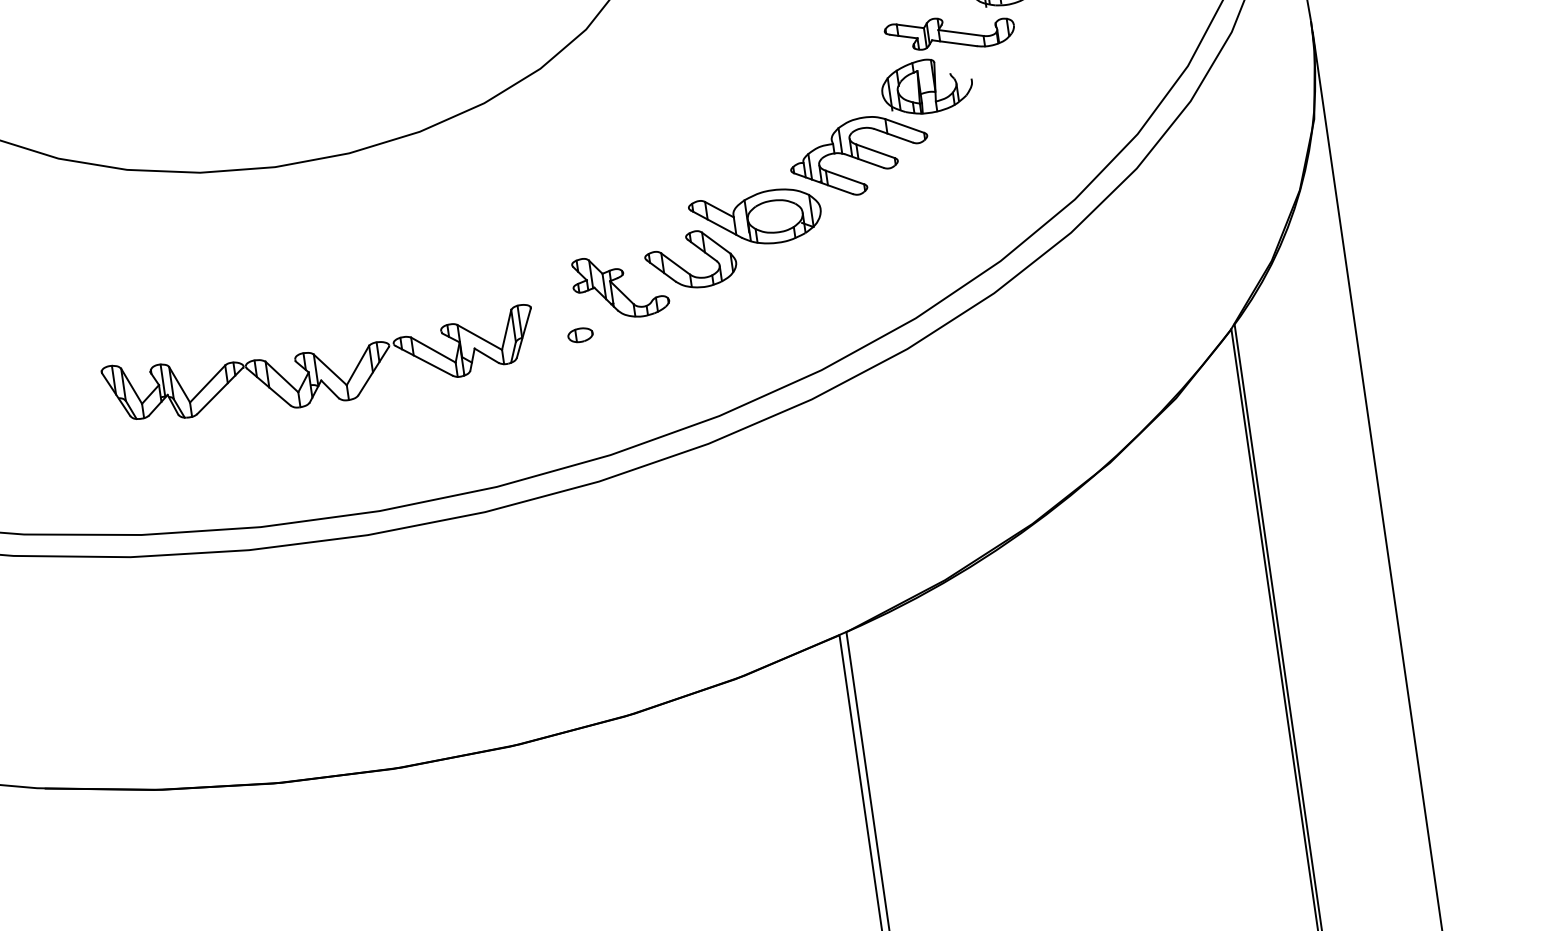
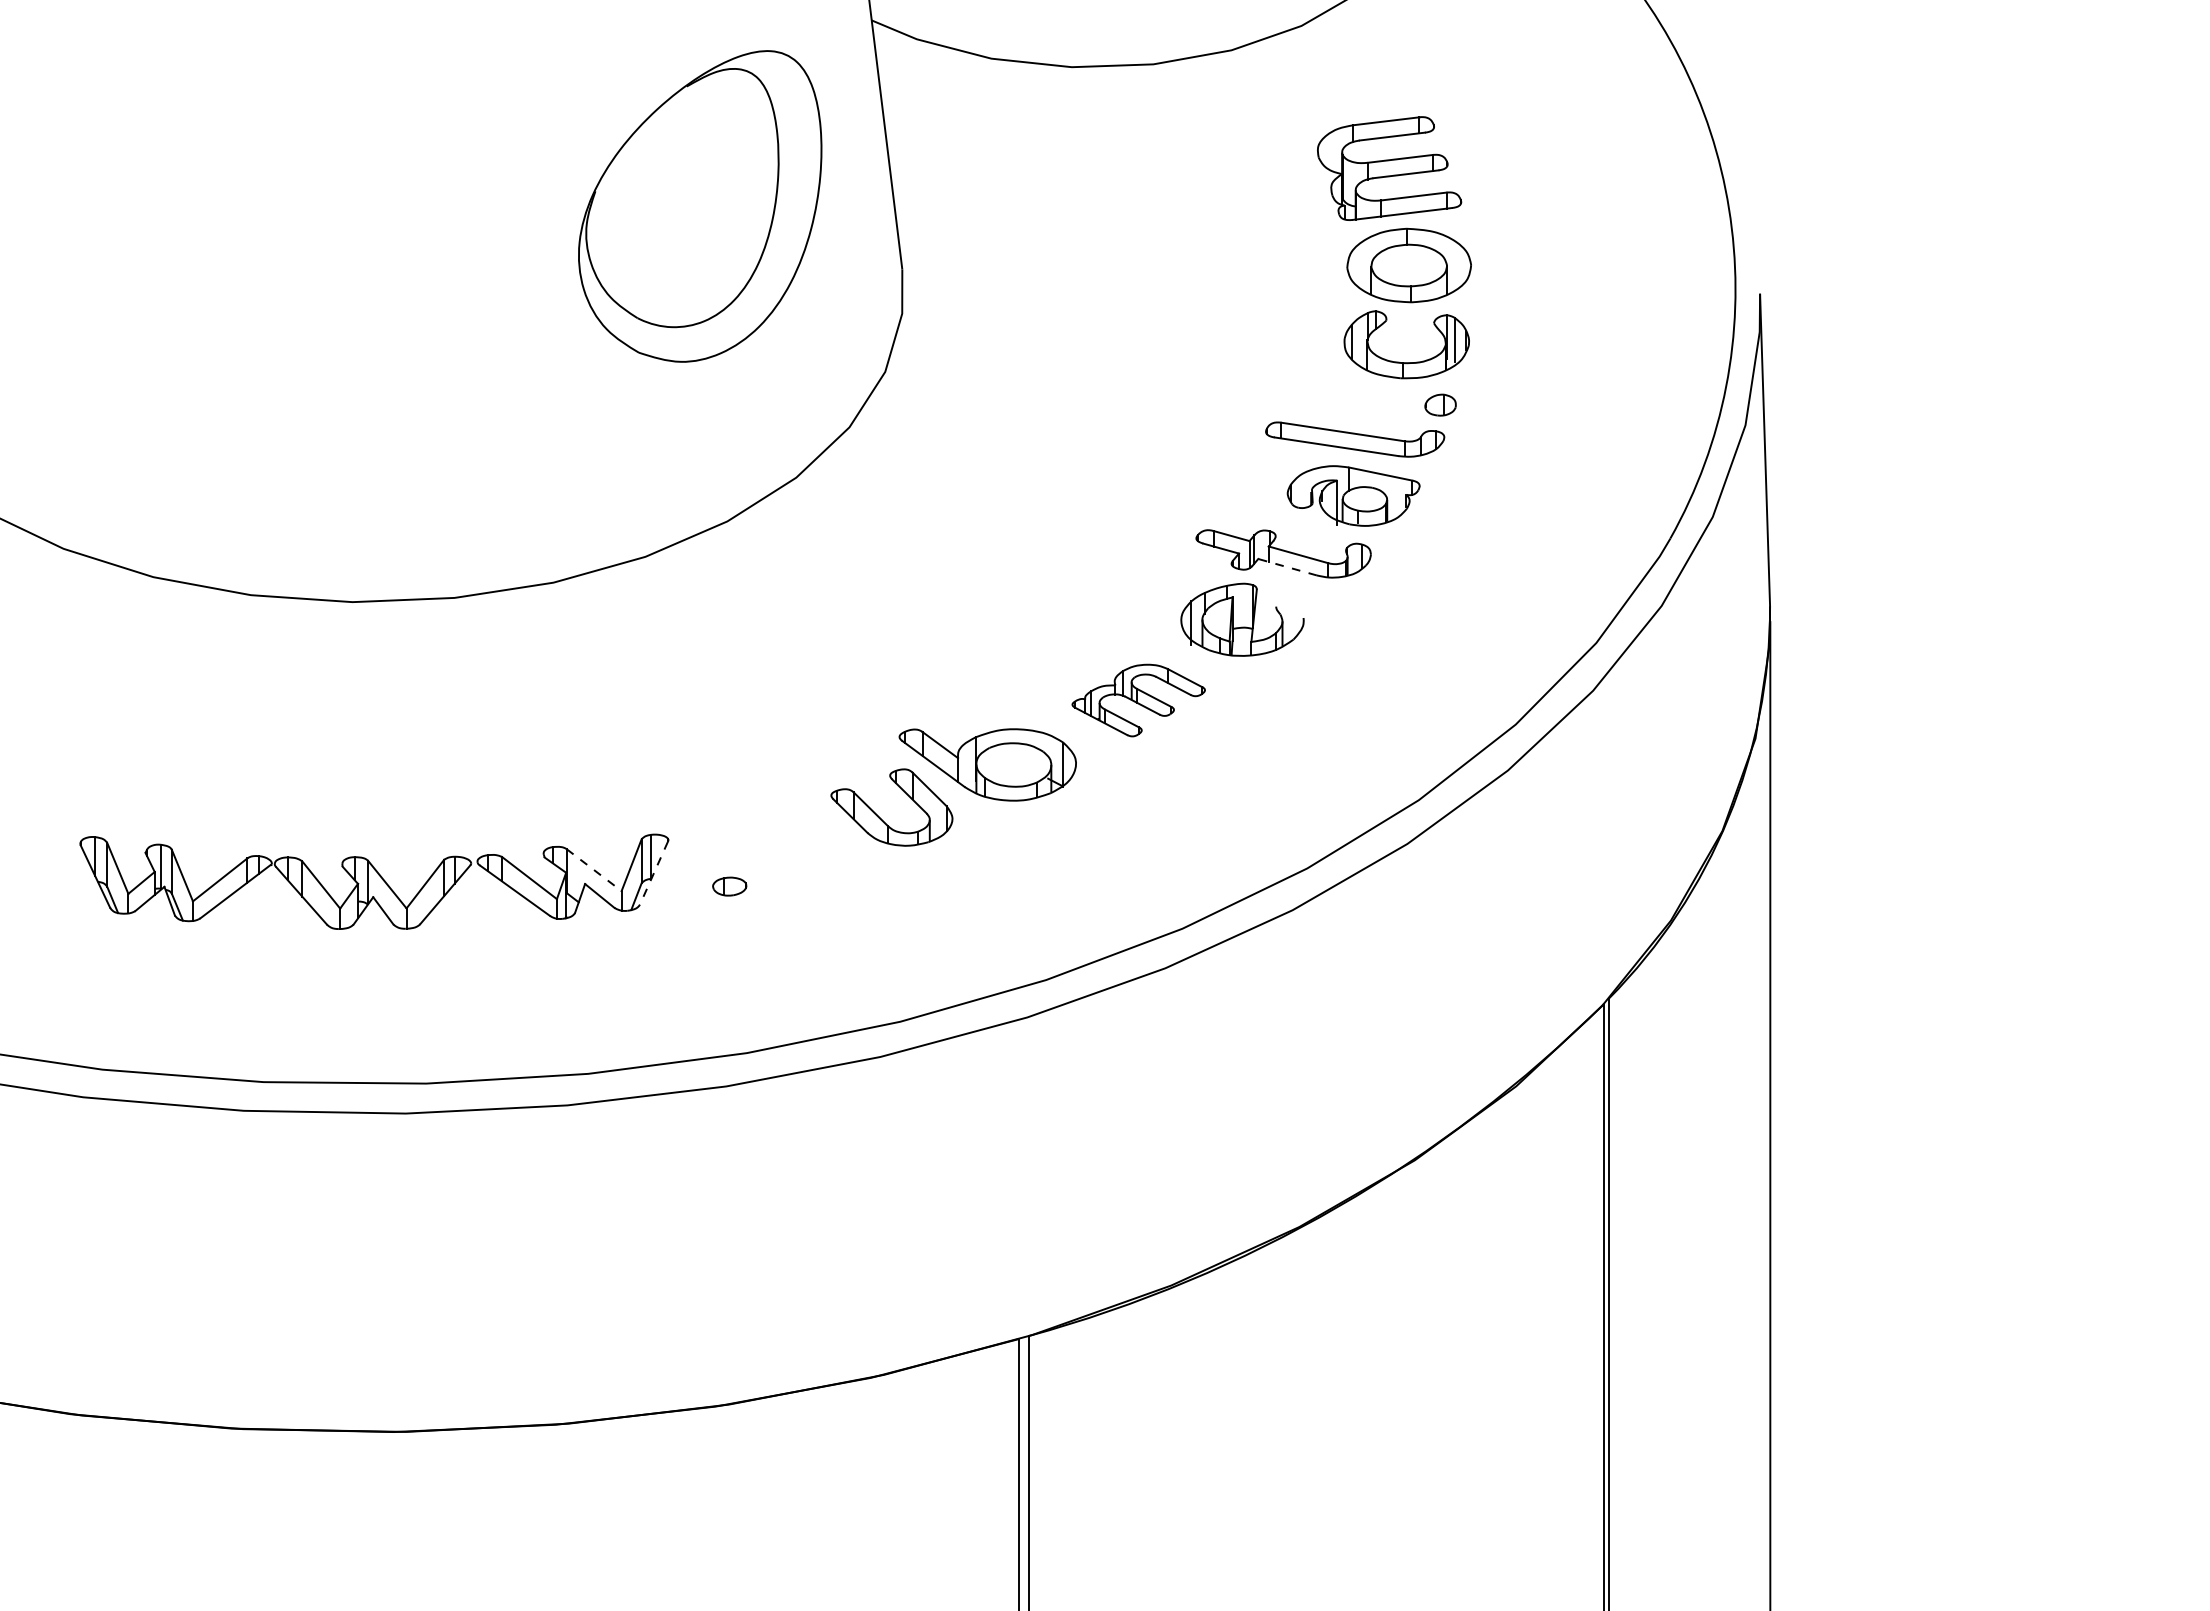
line: (954, 43) -> (1287, 567), solid -> dashed
part: (859, 156) -> (1138, 700), size x0.7
part: (620, 286) -> (792, 828), removed
line: (523, 333) -> (653, 873), solid -> dashed
line: (480, 337) -> (594, 870), solid -> dashed

